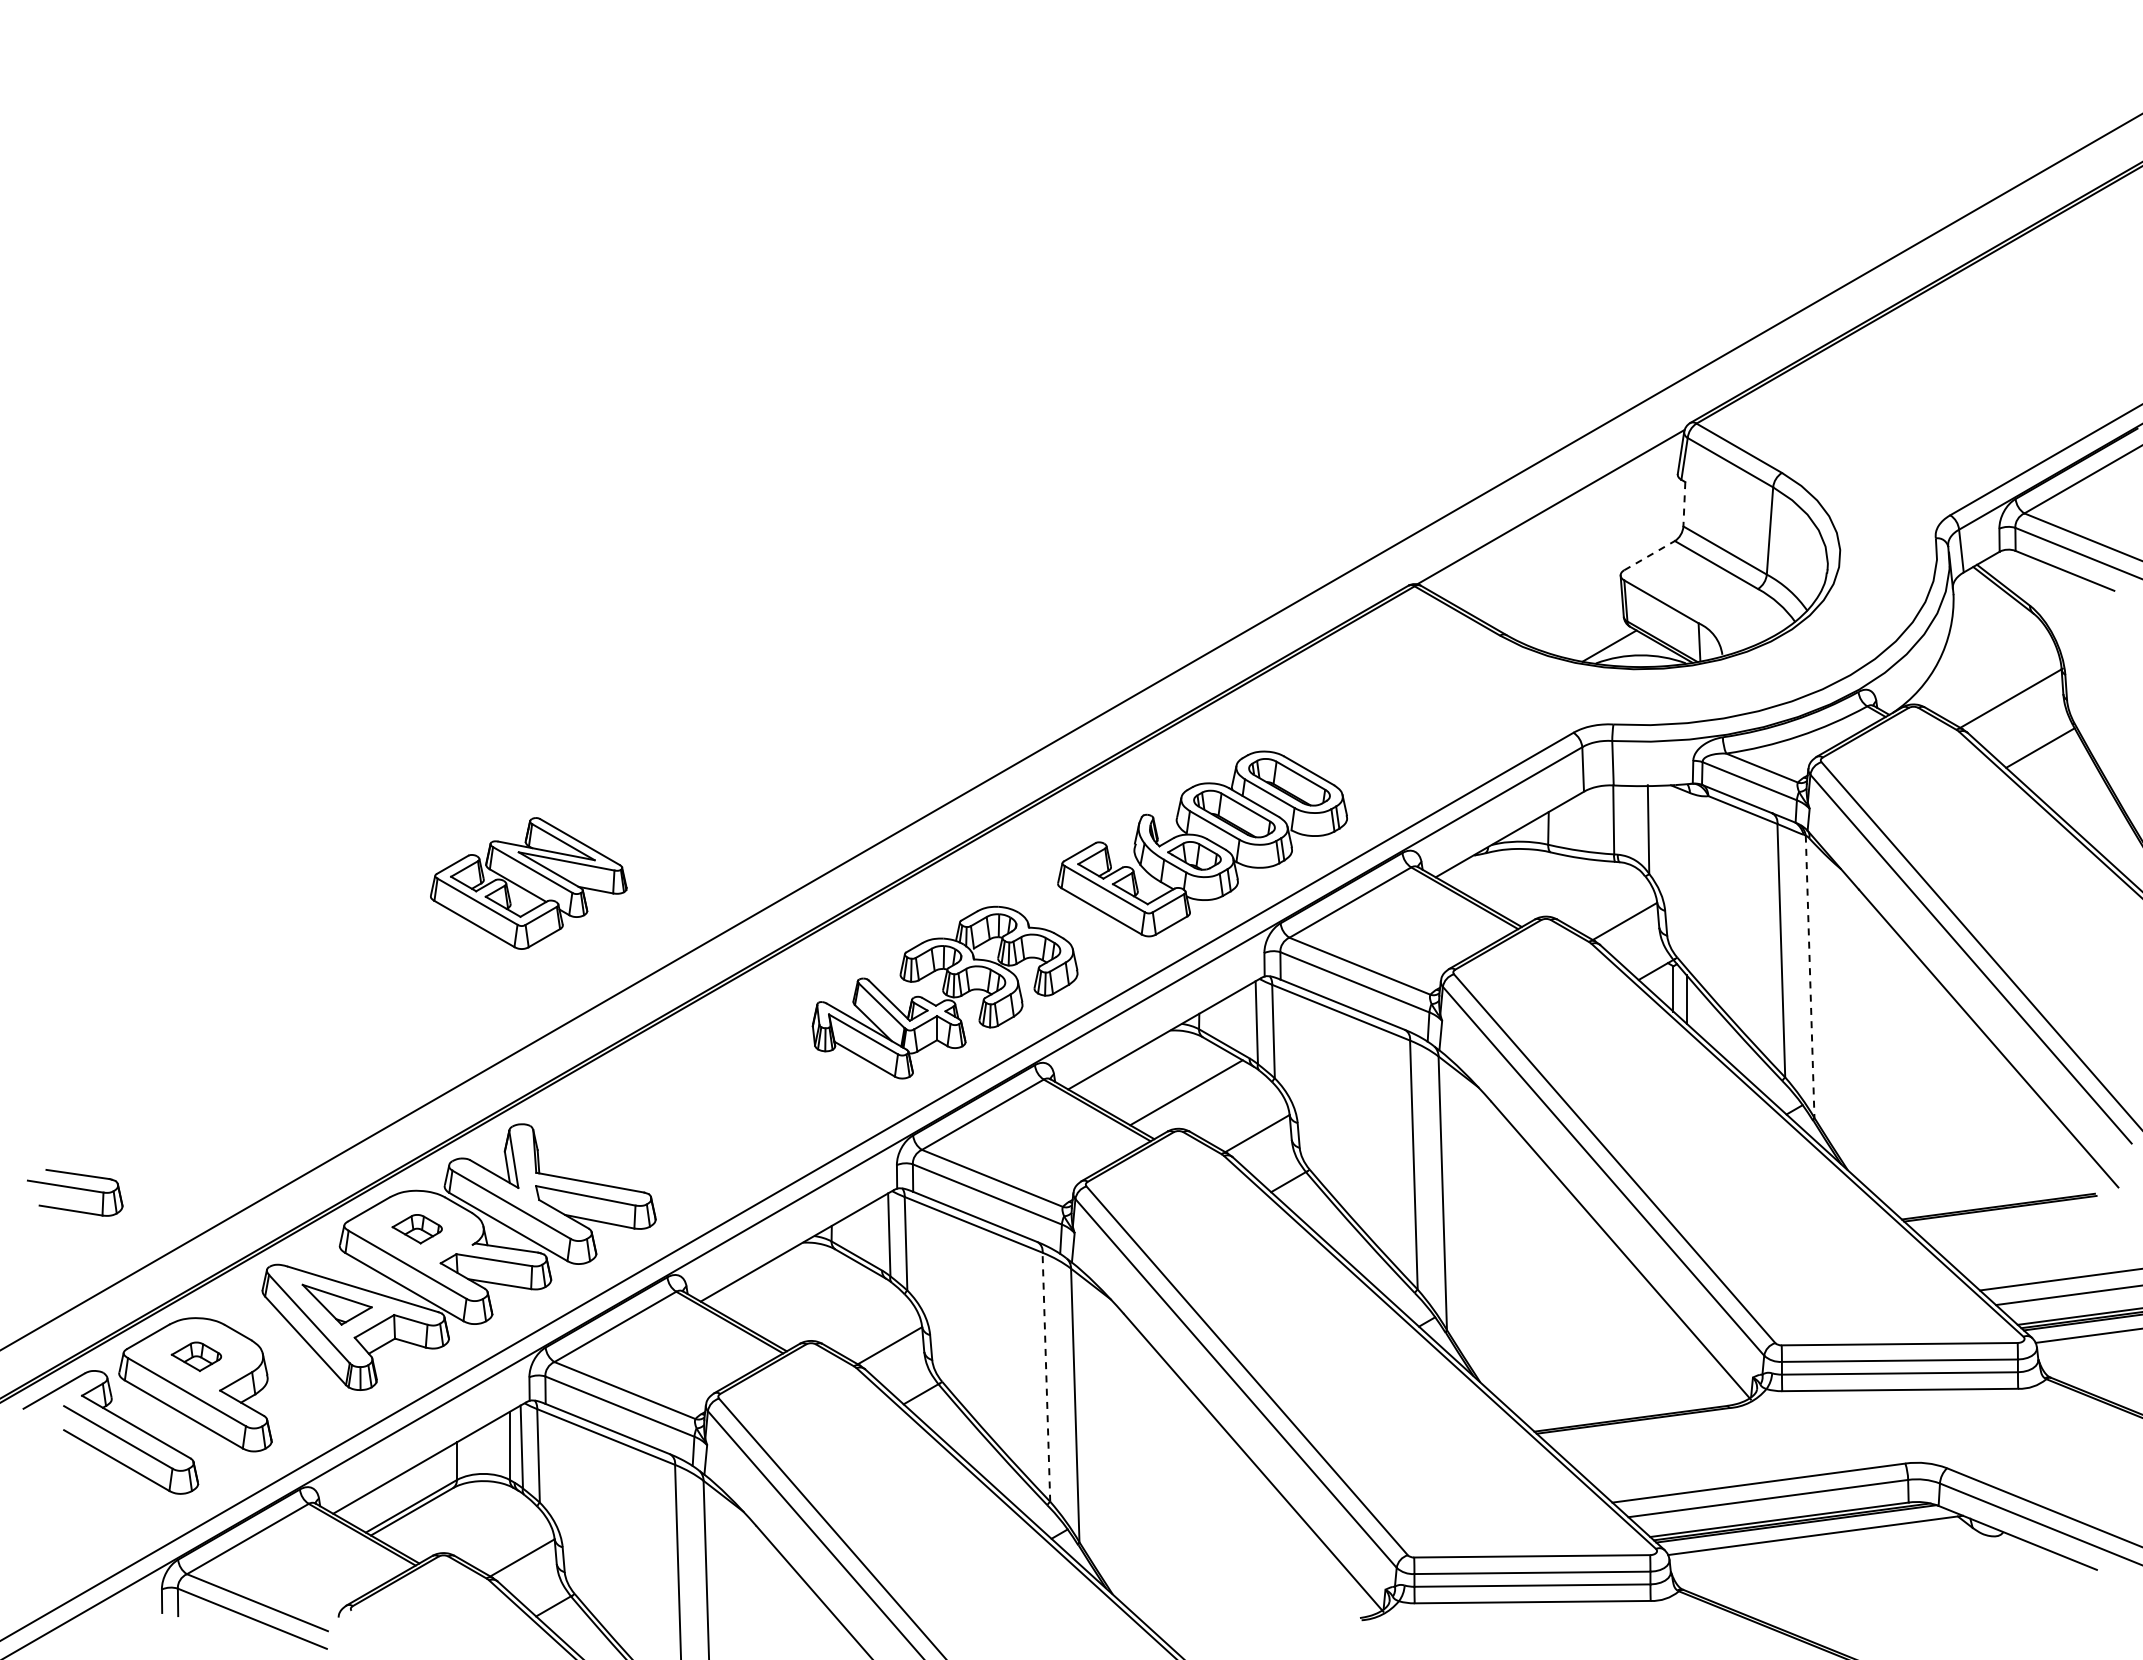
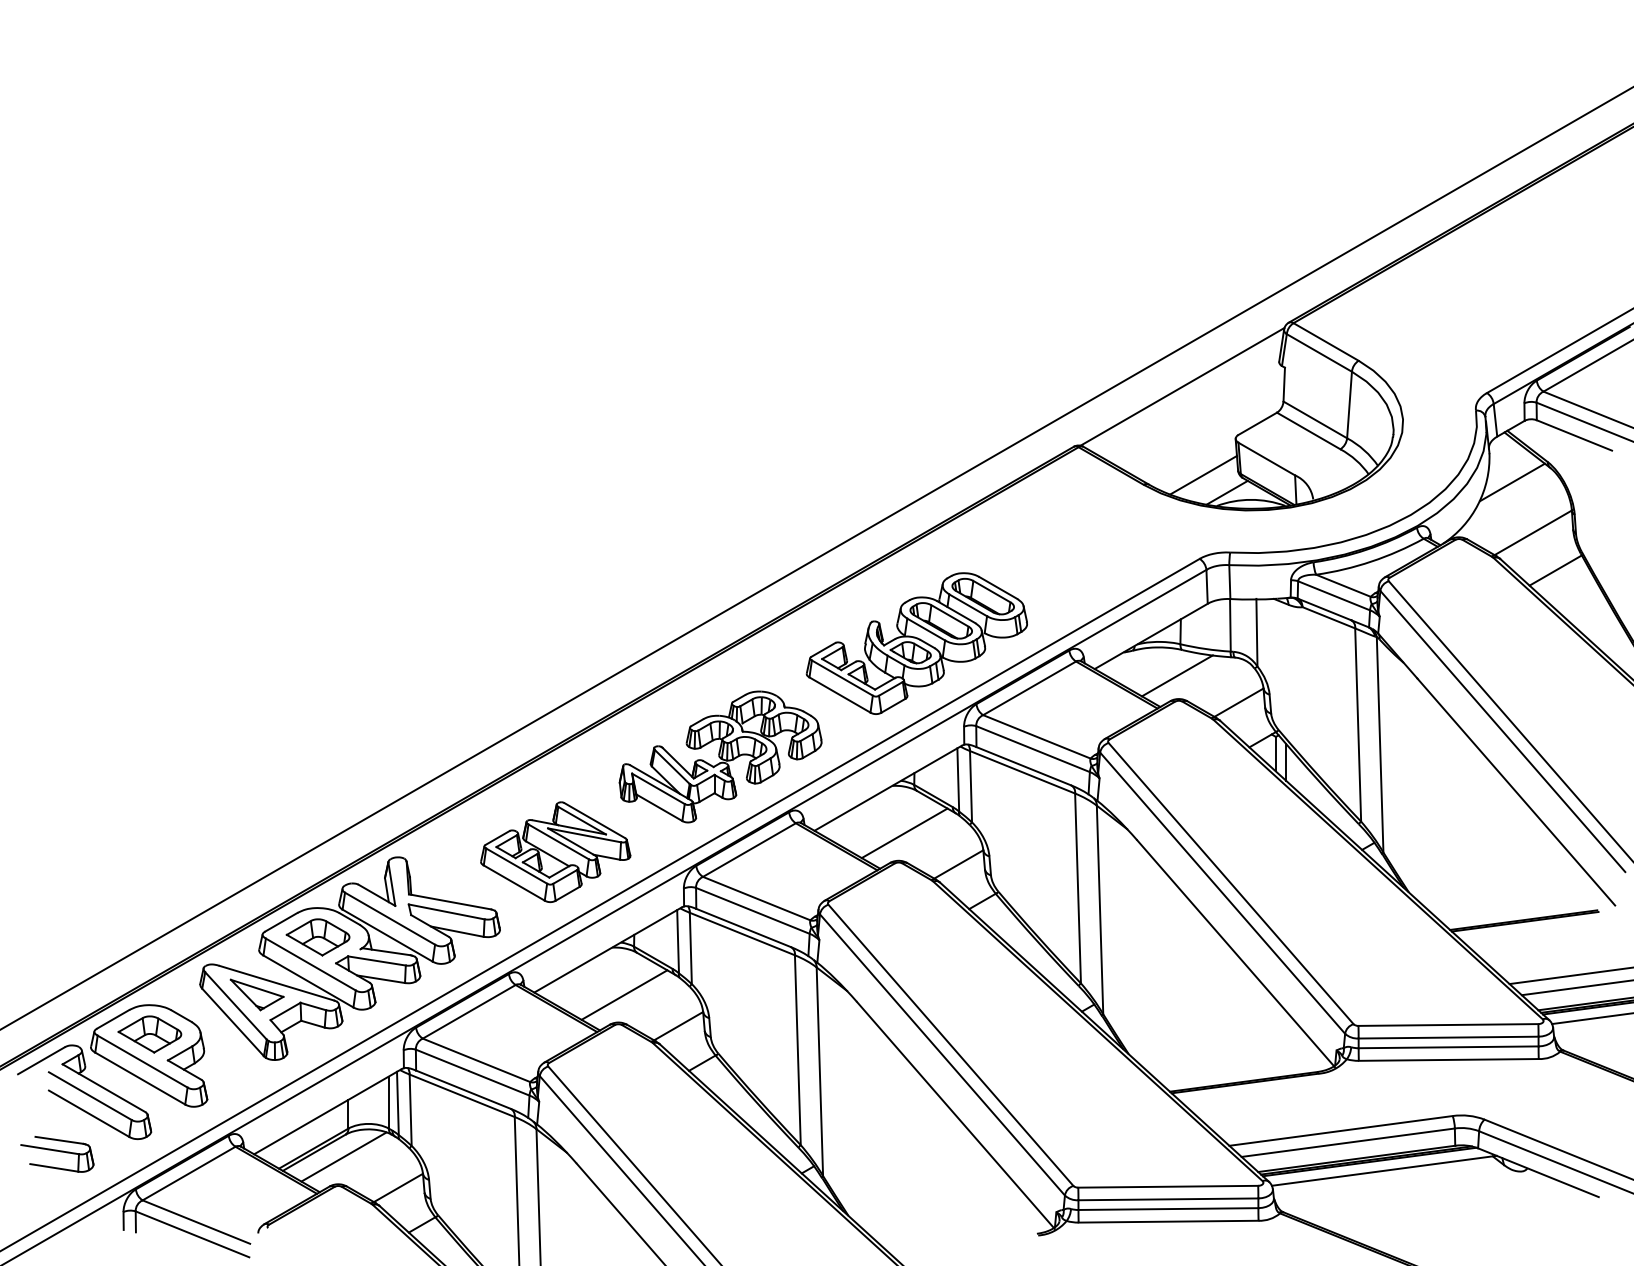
line: (1684, 504) -> (1284, 384), dashed -> solid
line: (1650, 555) -> (1258, 423), dashed -> solid
line: (1578, 622) -> (1203, 474), added
line: (1983, 632) -> (1512, 482), added
part: (528, 883) -> (555, 852), moved
line: (1543, 886) -> (1176, 676), added
line: (1810, 977) -> (1380, 745), dashed -> solid
part: (75, 1192) -> (57, 1154), moved
part: (417, 1228) -> (318, 936), size x1.67
line: (818, 1304) -> (624, 994), added
part: (196, 1356) -> (149, 1034), size x1.67
line: (1046, 1377) -> (797, 1050), dashed -> solid
line: (450, 1517) -> (343, 1157), added

